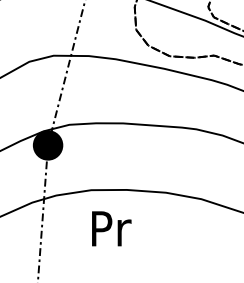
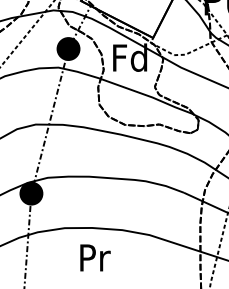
text: (111, 228) -> (95, 257), moved

